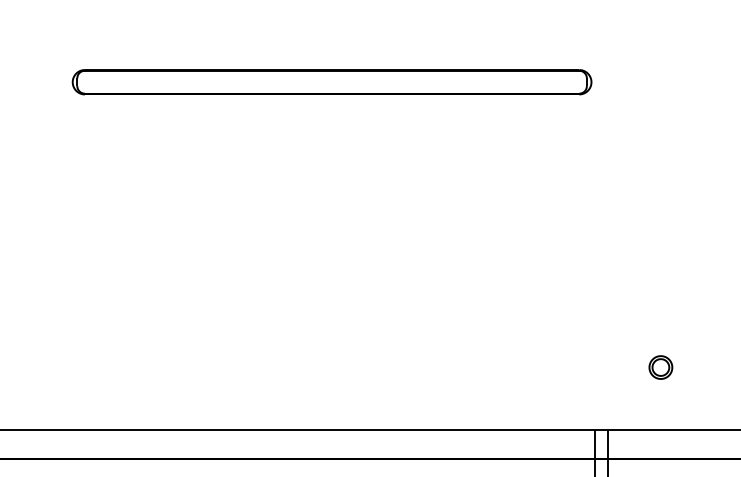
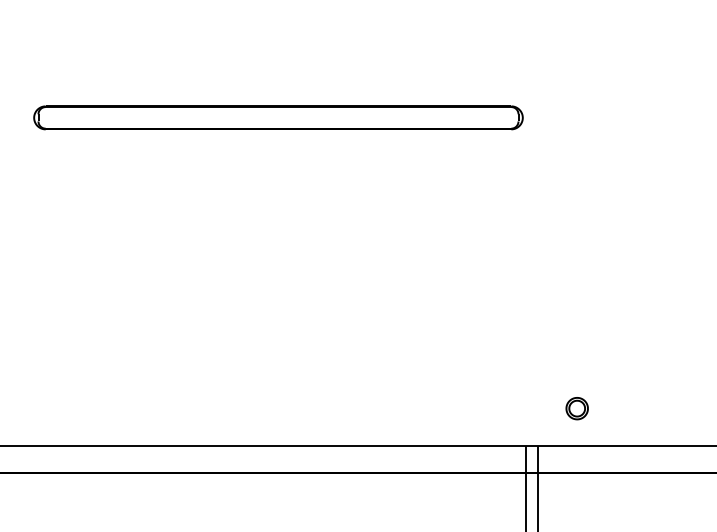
part: (660, 367) -> (576, 408), moved

